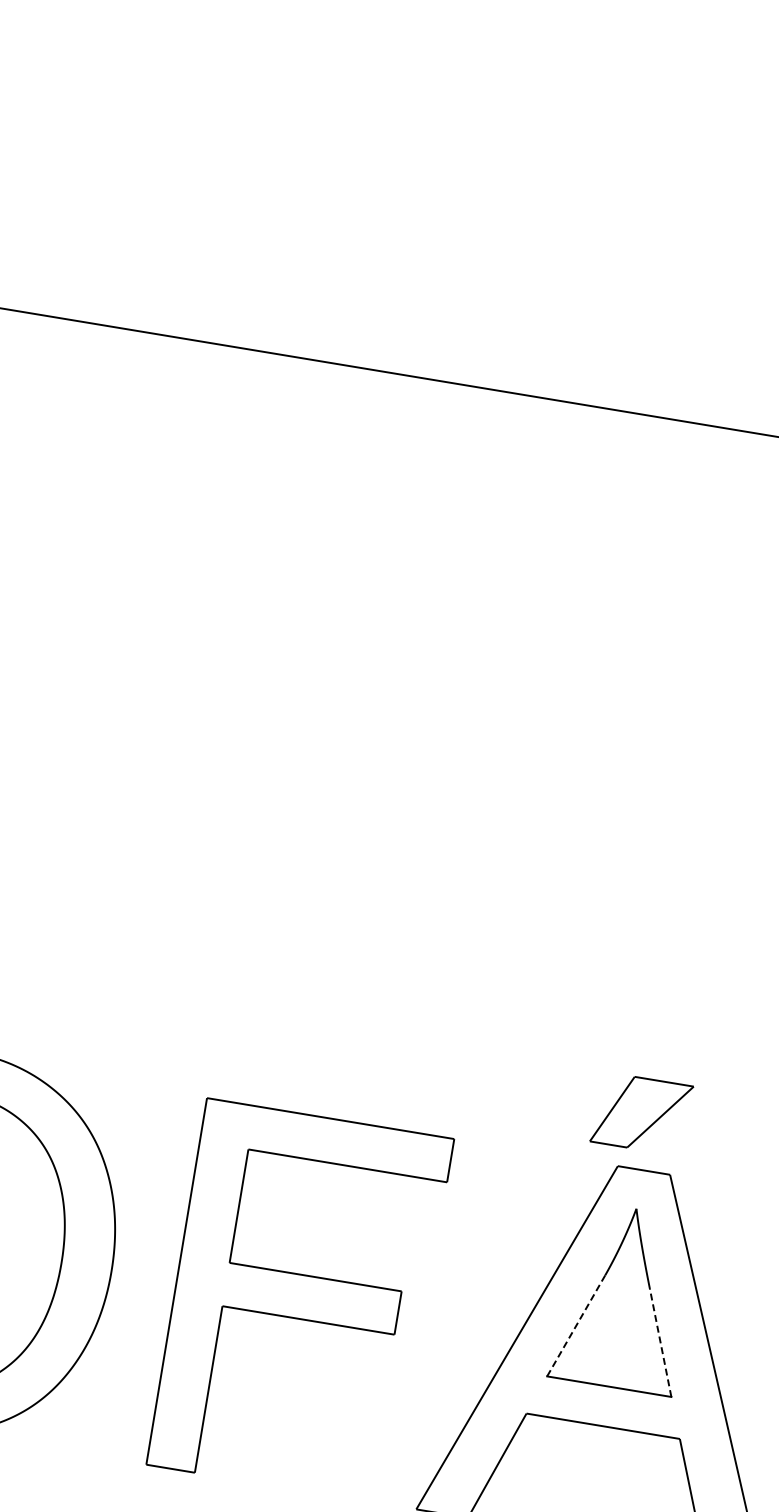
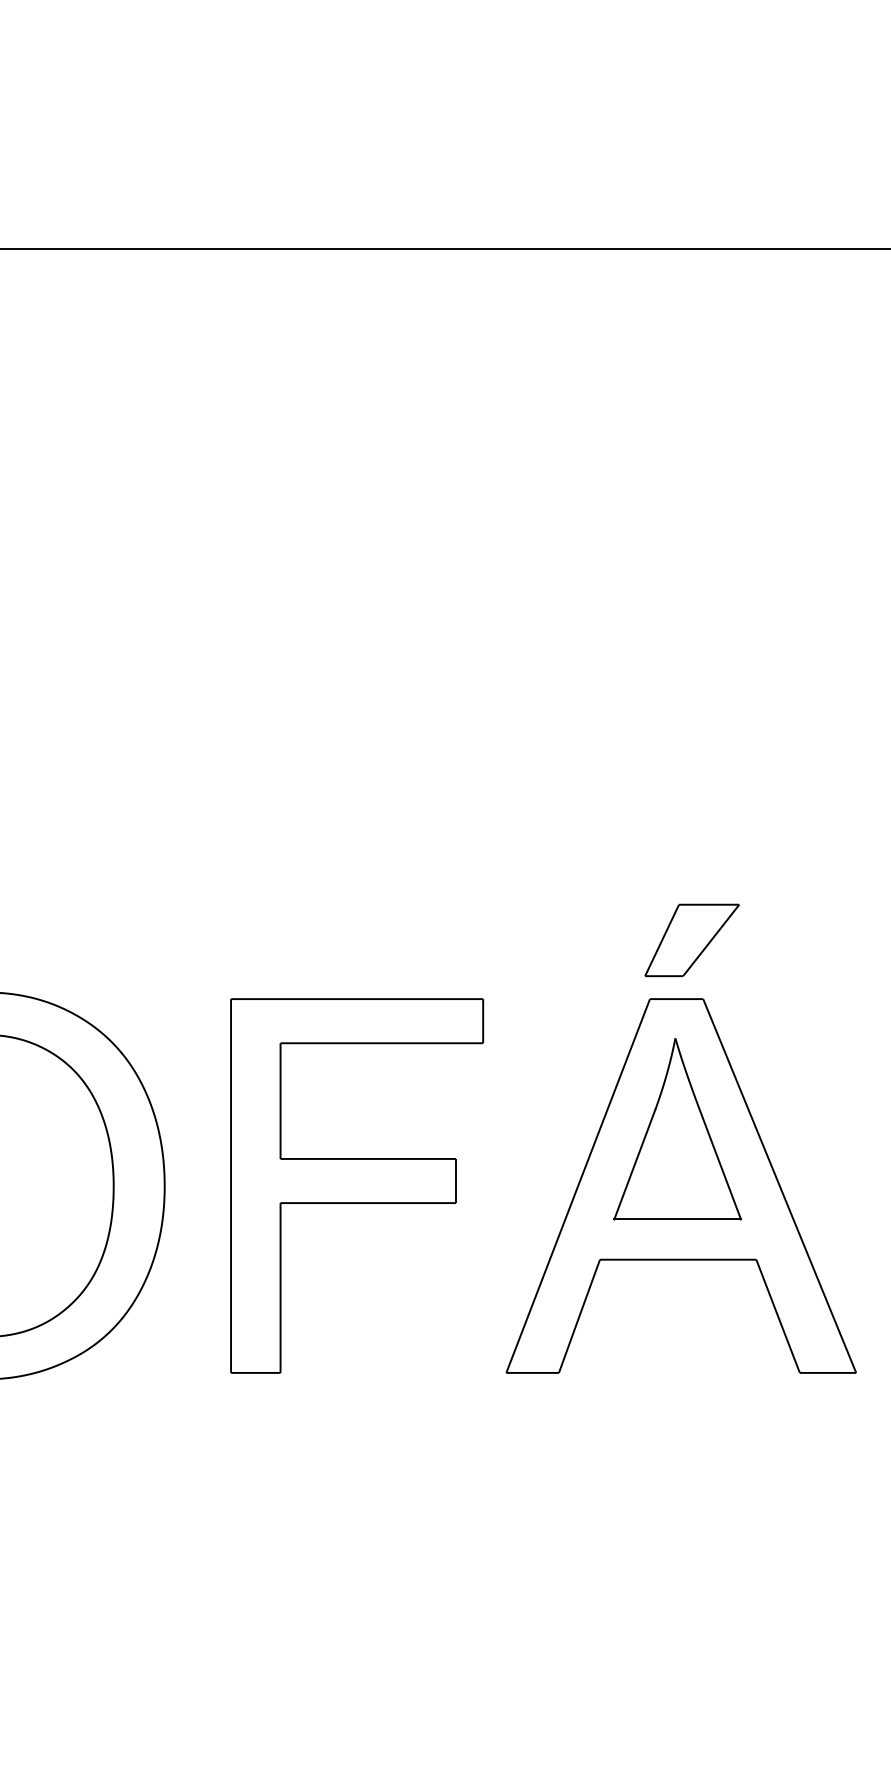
part: (641, 1113) -> (691, 940), moved
line: (575, 1325) -> (634, 1164), dashed -> solid
line: (660, 1342) -> (721, 1167), dashed -> solid

